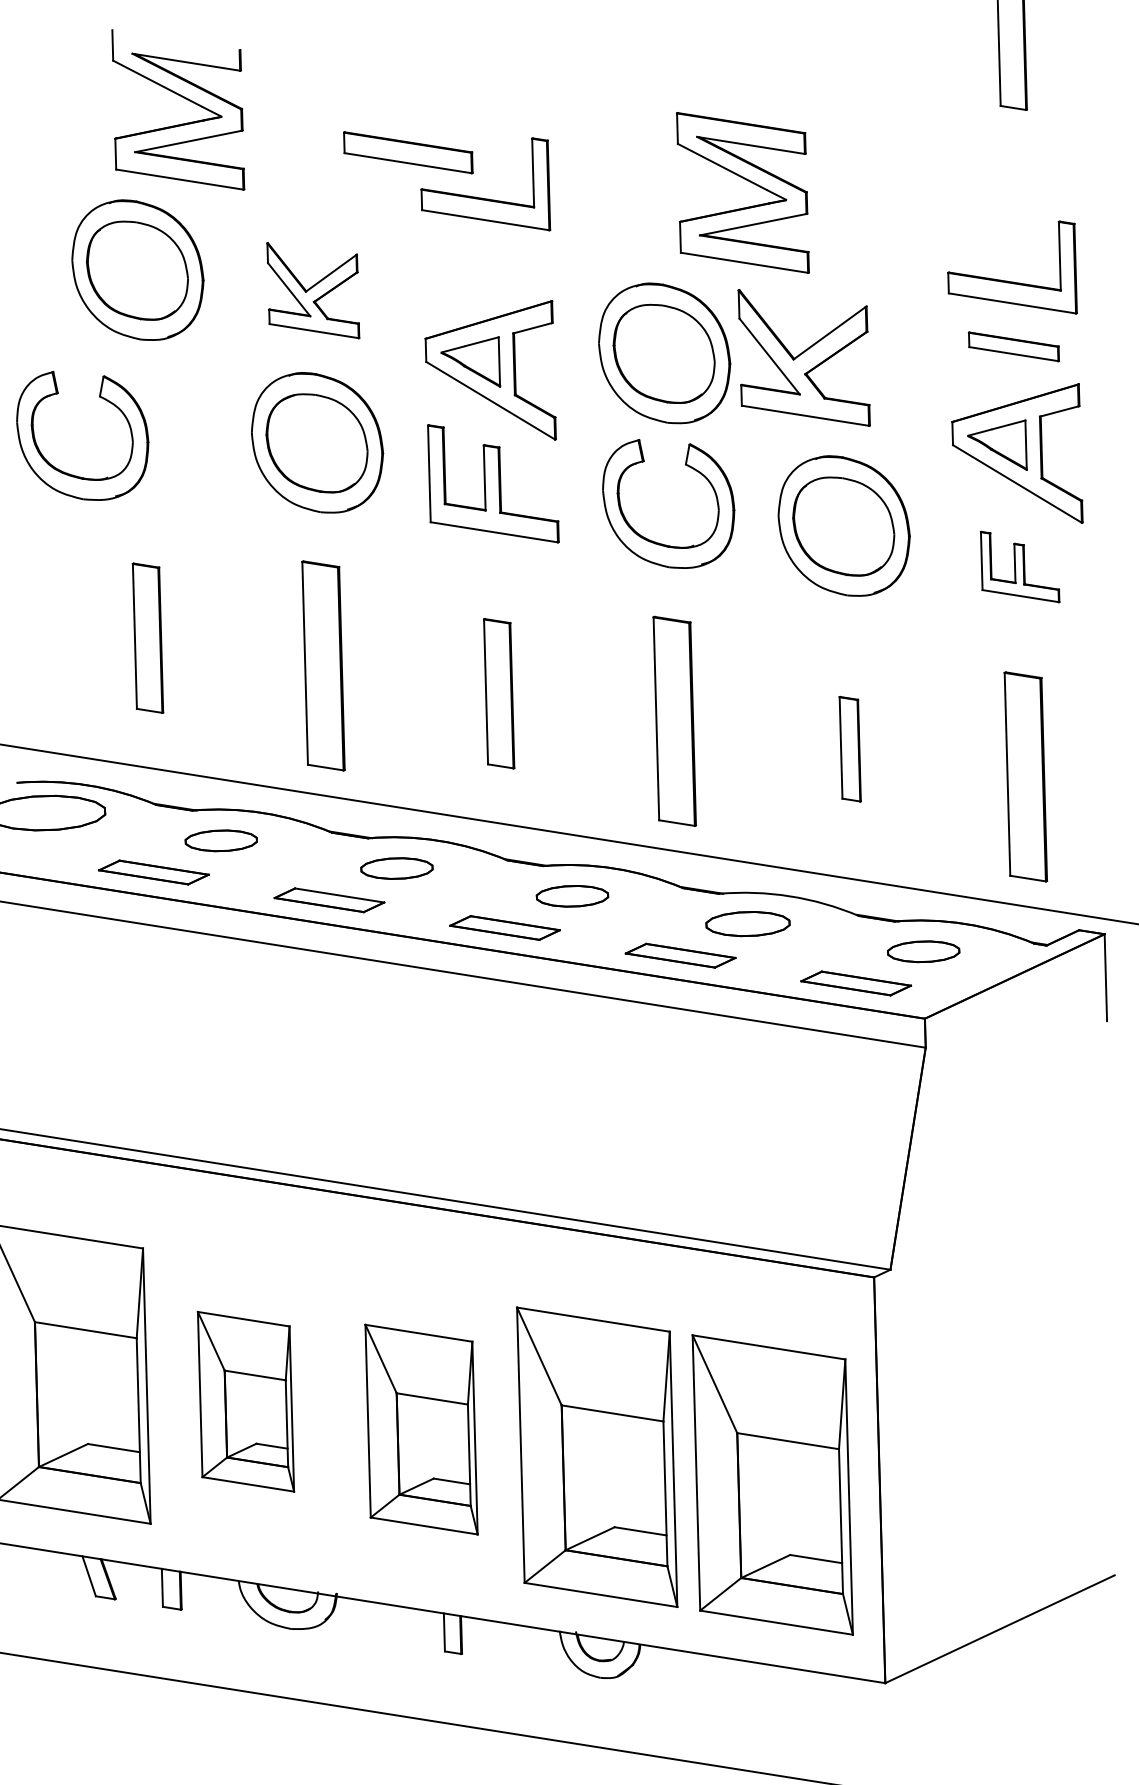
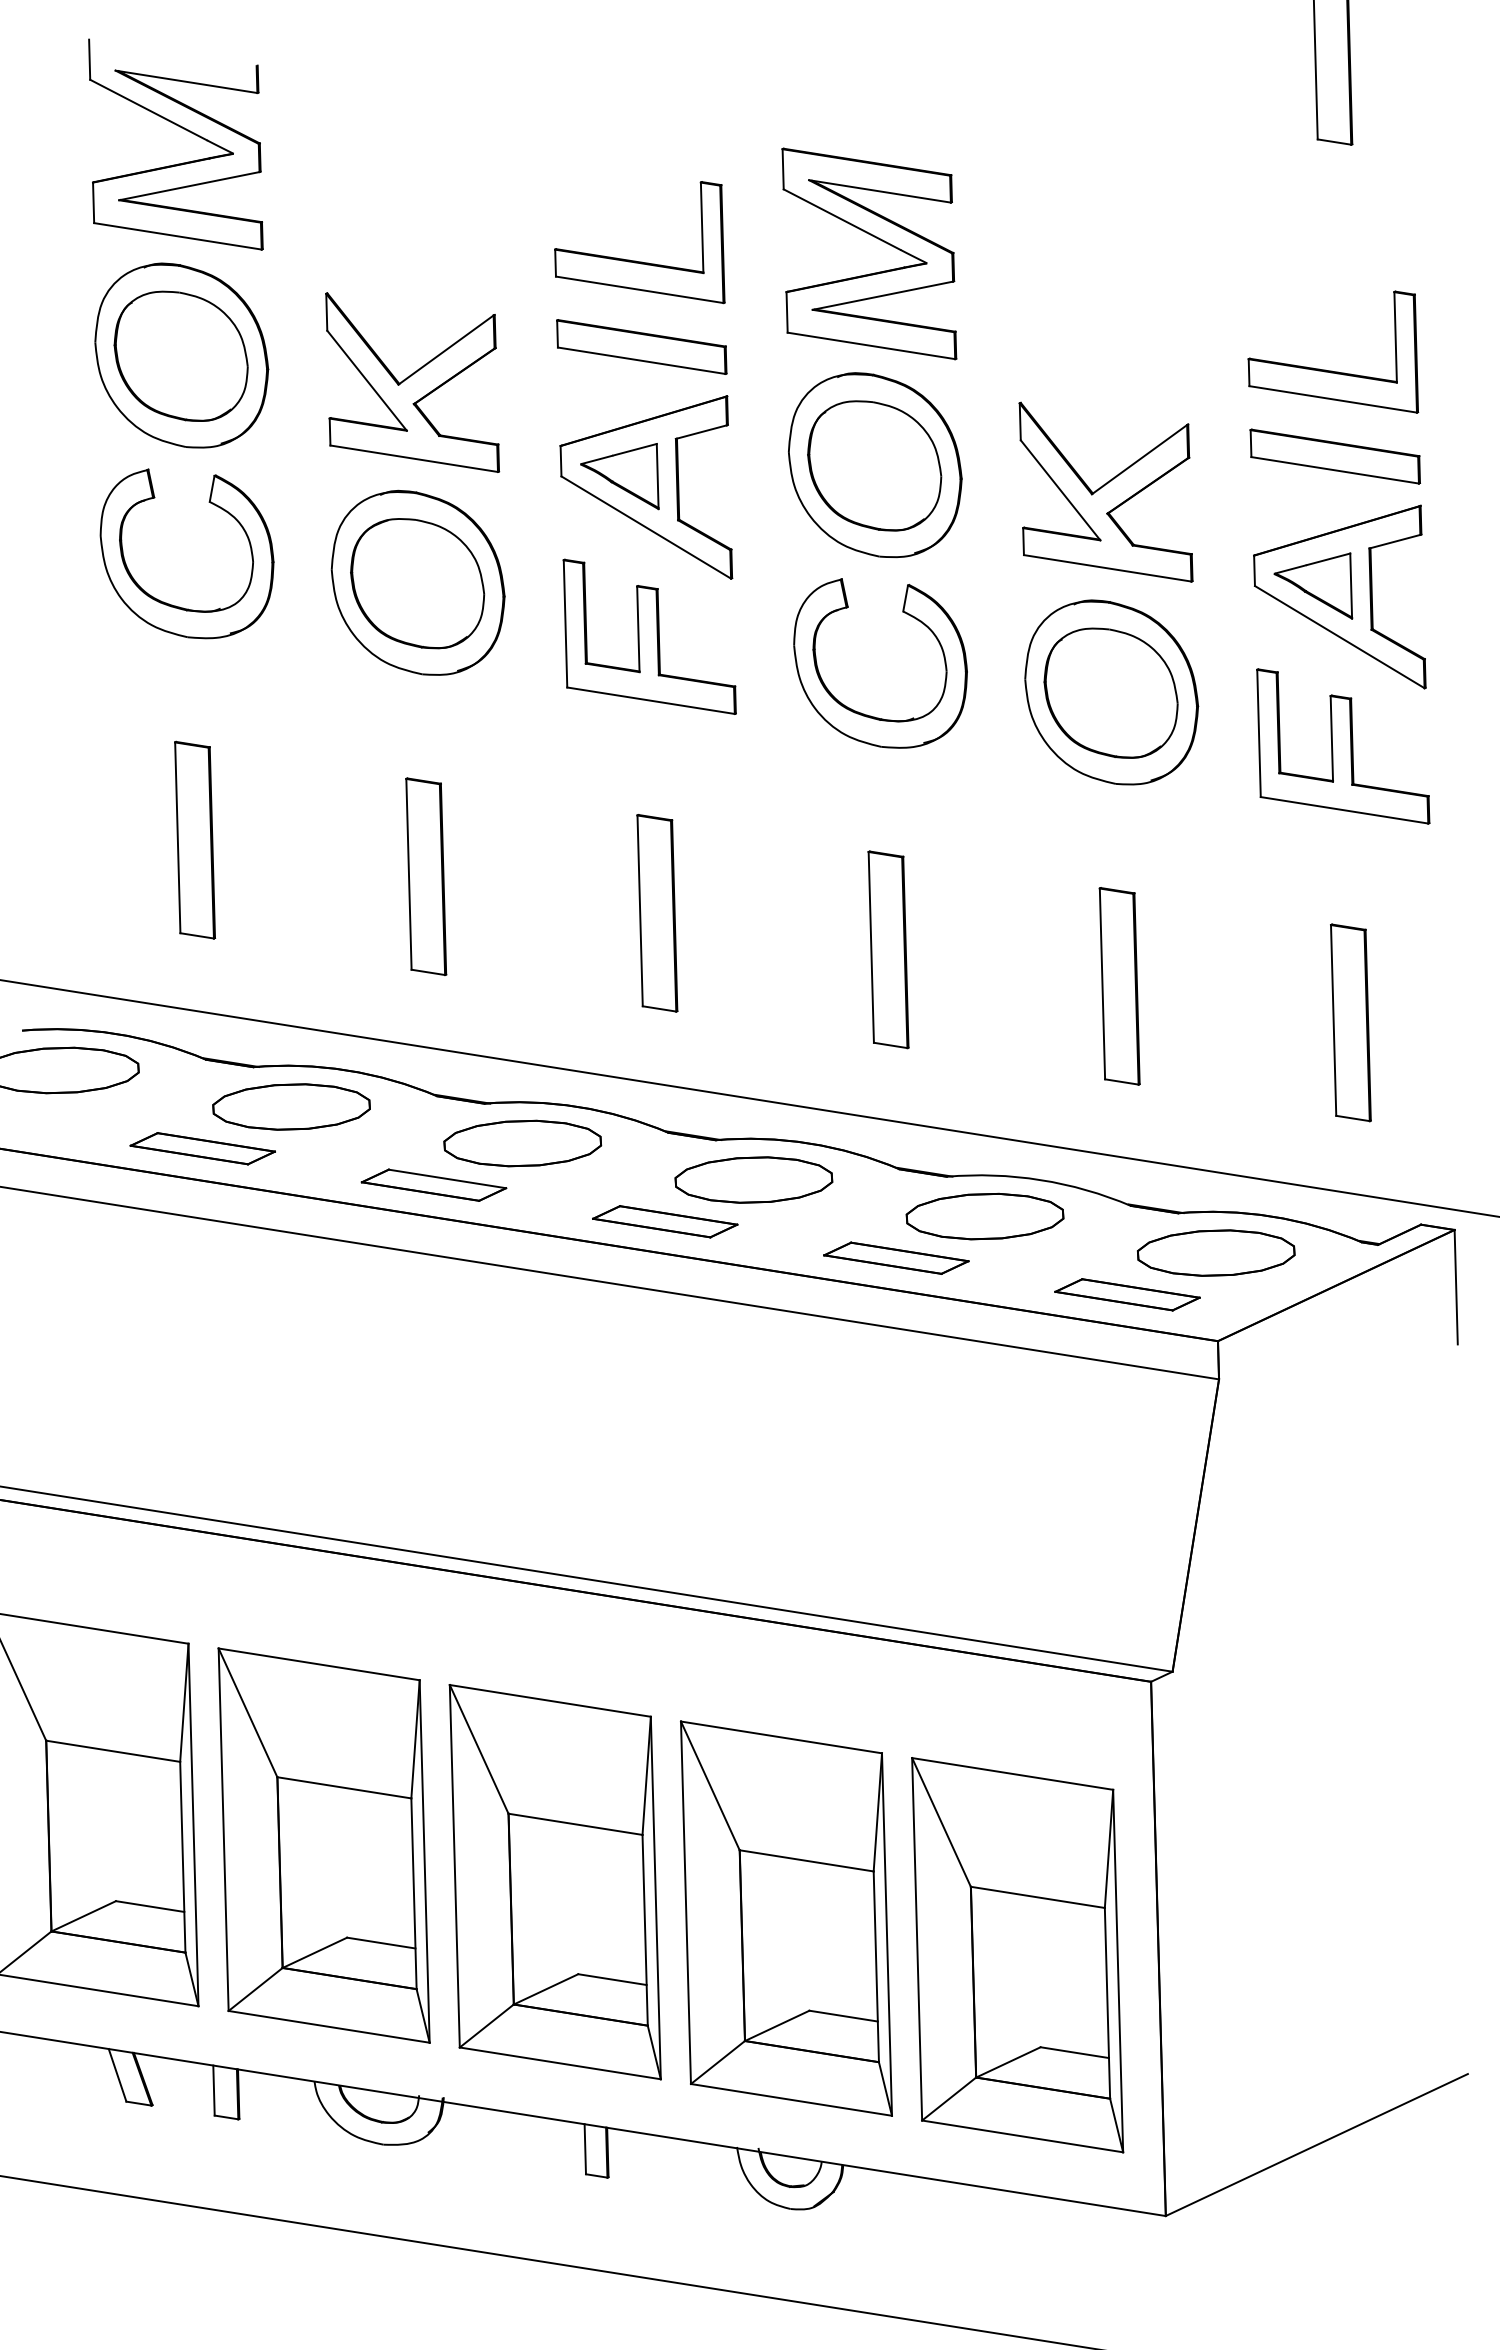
part: (184, 98) -> (183, 129), moved
part: (408, 152) -> (641, 346), moved
part: (748, 181) -> (876, 238), moved
part: (313, 290) -> (412, 382), size x1.43
part: (1013, 346) -> (1334, 456), size x1.43
part: (803, 357) -> (1105, 491), moved
part: (69, 473) -> (169, 603), moved
part: (1020, 567) -> (1343, 746), size x1.67
part: (323, 665) -> (426, 876), size x0.71
part: (674, 721) -> (888, 949), size x0.71
part: (850, 749) -> (1119, 986), size x1.43
part: (1025, 776) -> (1350, 1022), size x0.71
part: (221, 840) -> (291, 1106), size x1.67
part: (396, 868) -> (522, 1143), size x1.67
part: (572, 895) -> (753, 1179), size x1.67
part: (747, 924) -> (984, 1216), size x1.43
part: (923, 951) -> (1216, 1252), size x1.67
part: (245, 1401) -> (323, 1845), size x1.67
part: (421, 1429) -> (554, 1882), size x1.43

